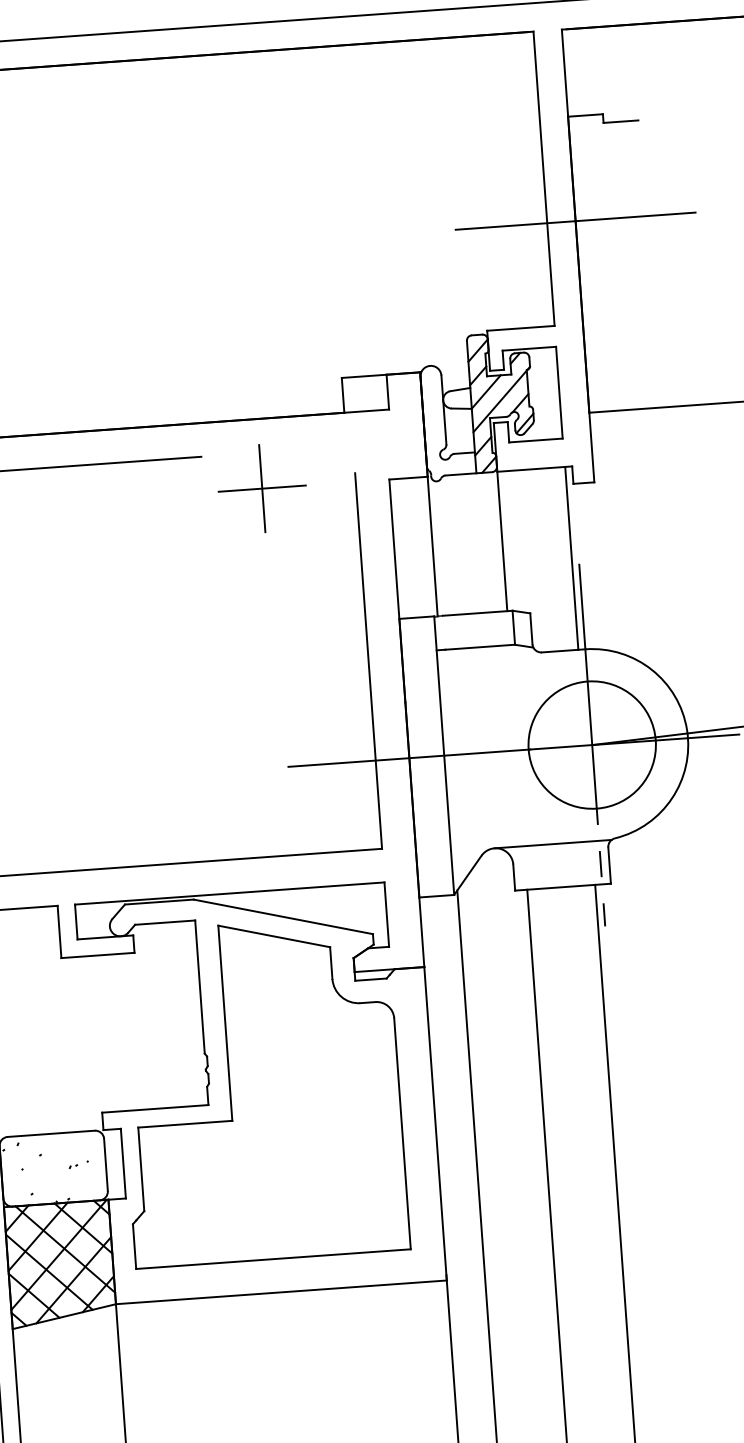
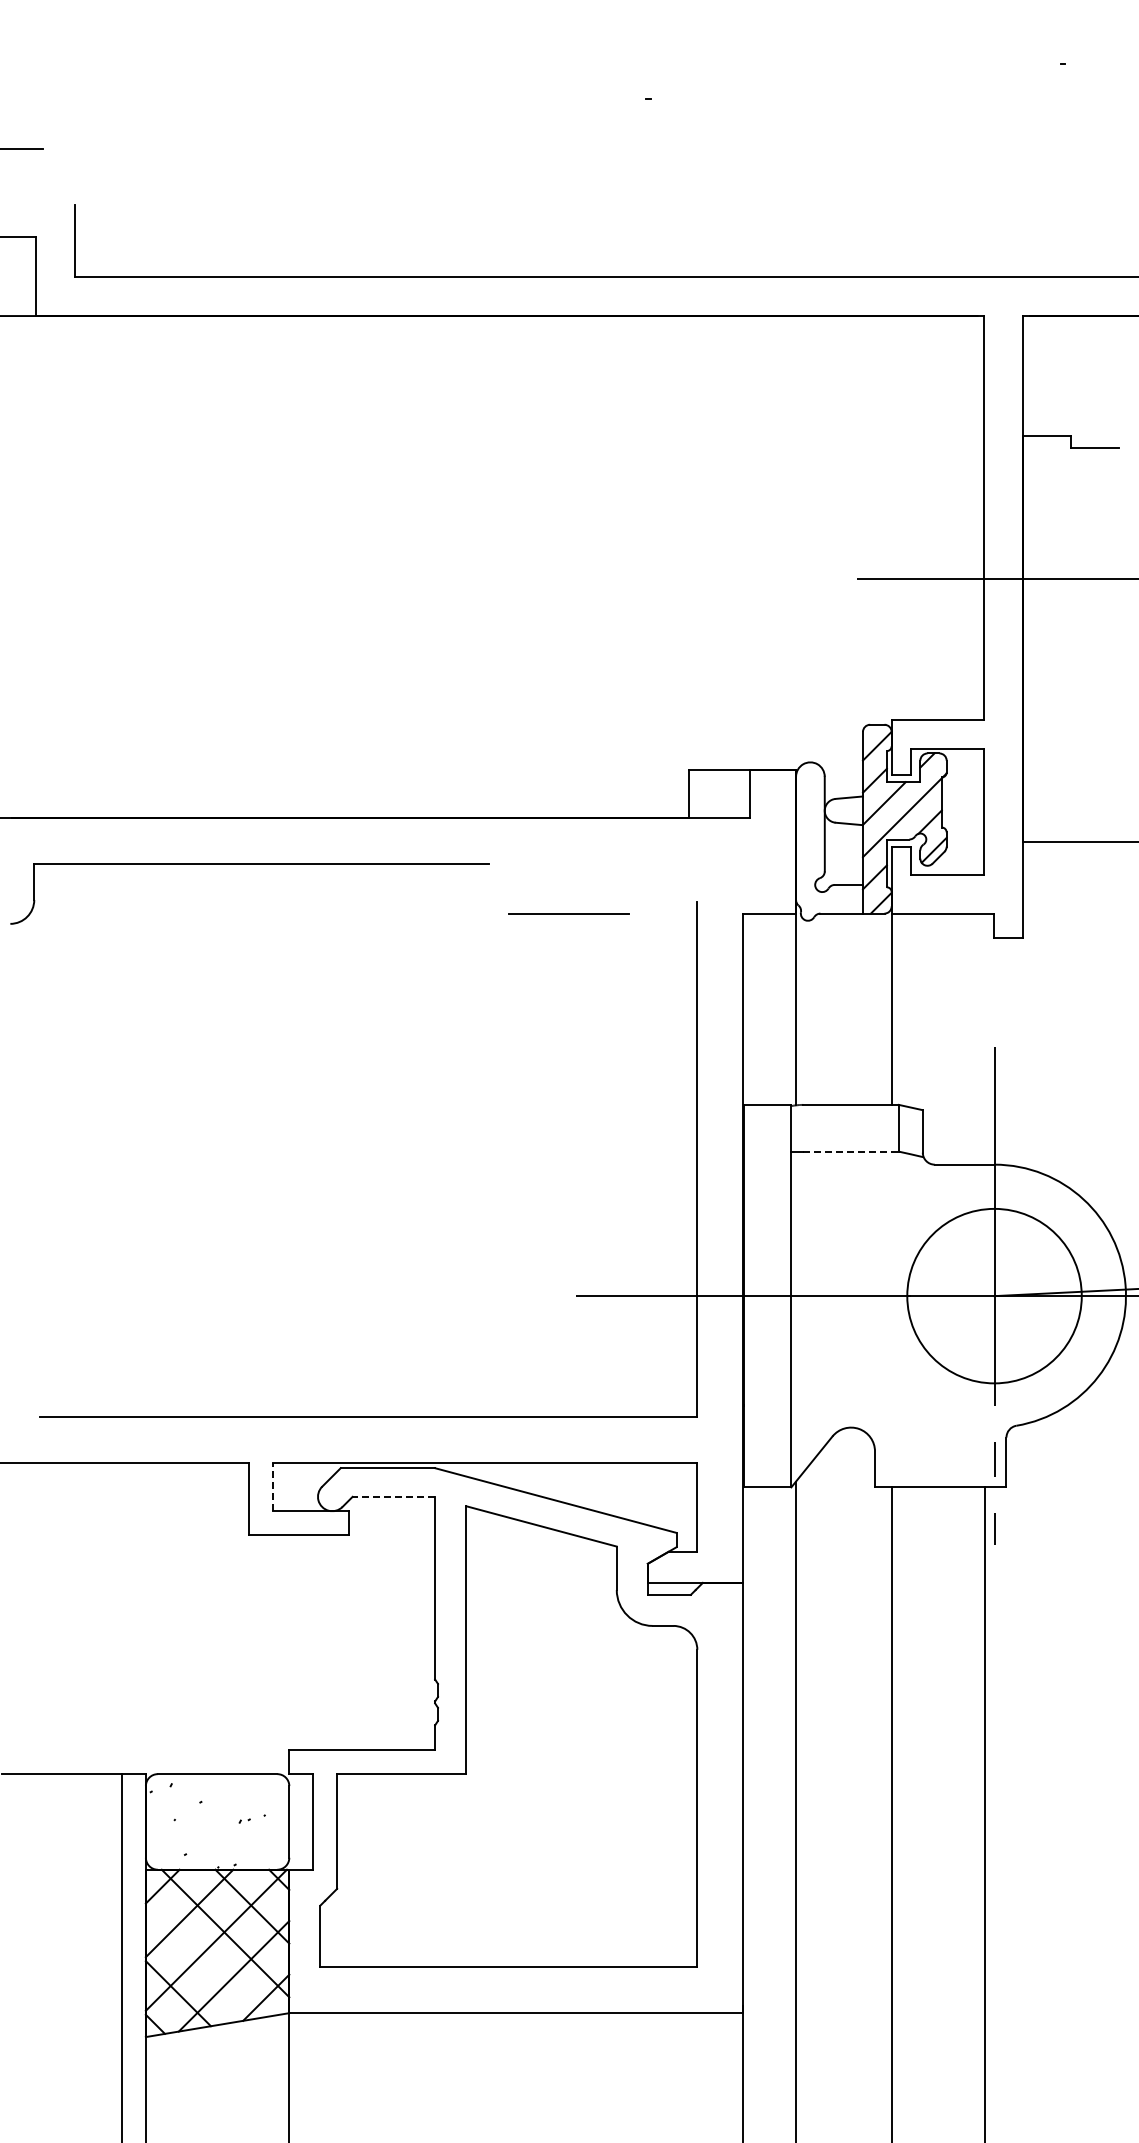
line: (261, 488) -> (568, 913), removed
line: (571, 557) -> (984, 1038), removed
line: (480, 647) -> (851, 1151), solid -> dashed
line: (553, 844) -> (931, 1427), removed
line: (76, 922) -> (272, 1487), solid -> dashed
line: (164, 922) -> (393, 1496), solid -> dashed
line: (48, 1271) -> (200, 1962), removed

